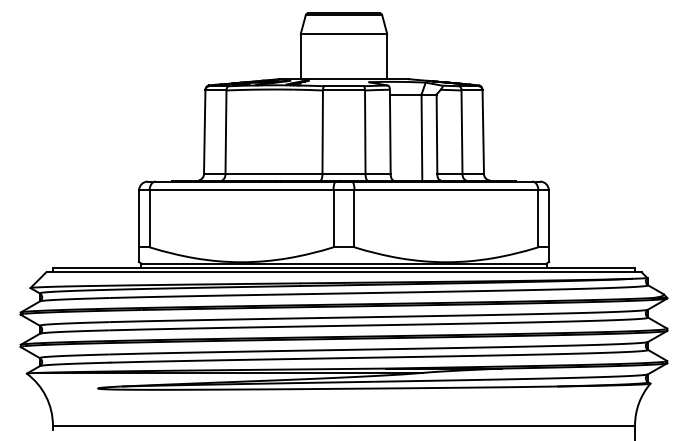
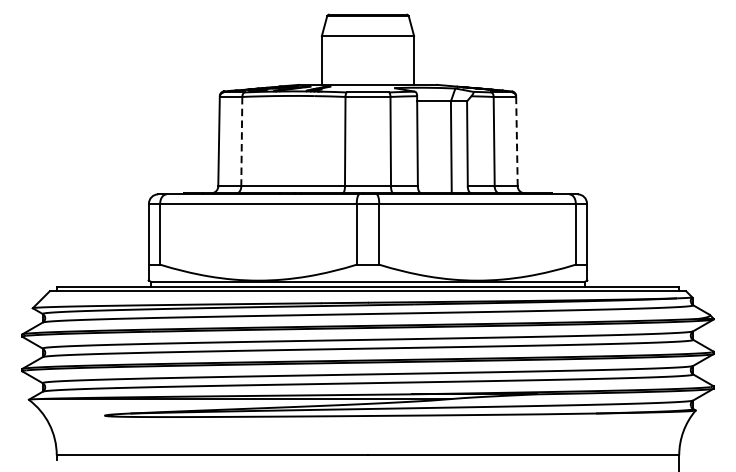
line: (225, 132) -> (241, 141), solid -> dashed
line: (483, 132) -> (517, 141), solid -> dashed

